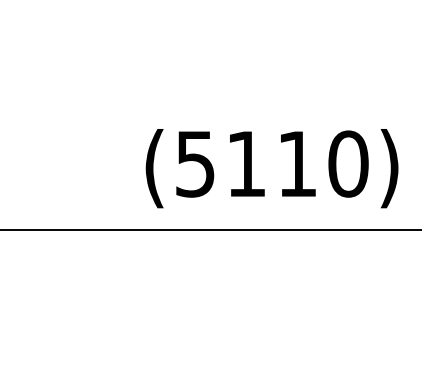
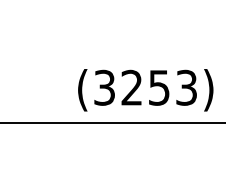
text: (271, 163) -> (145, 87), (5110) -> (3253)

